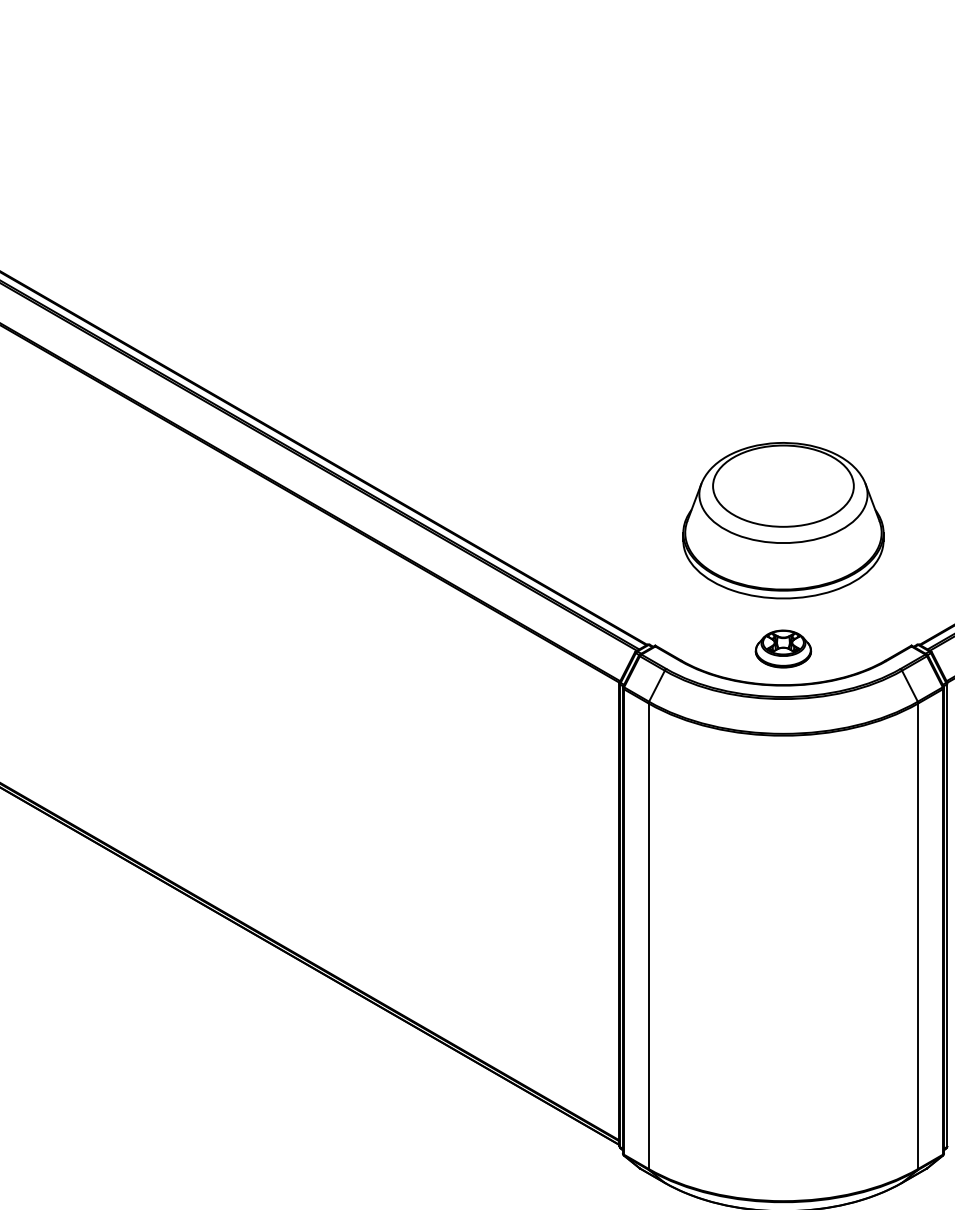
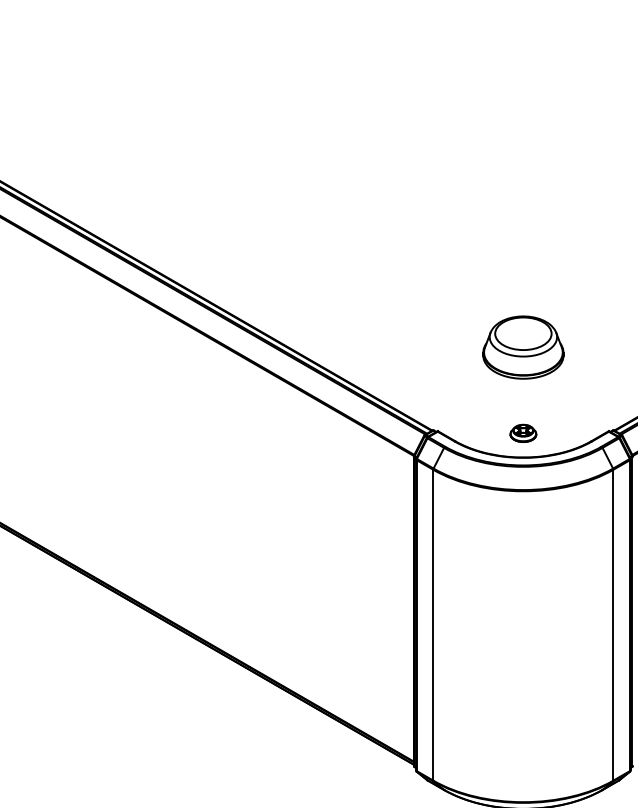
part: (783, 520) -> (523, 347), size x0.6
part: (783, 649) -> (523, 433), size x0.7

